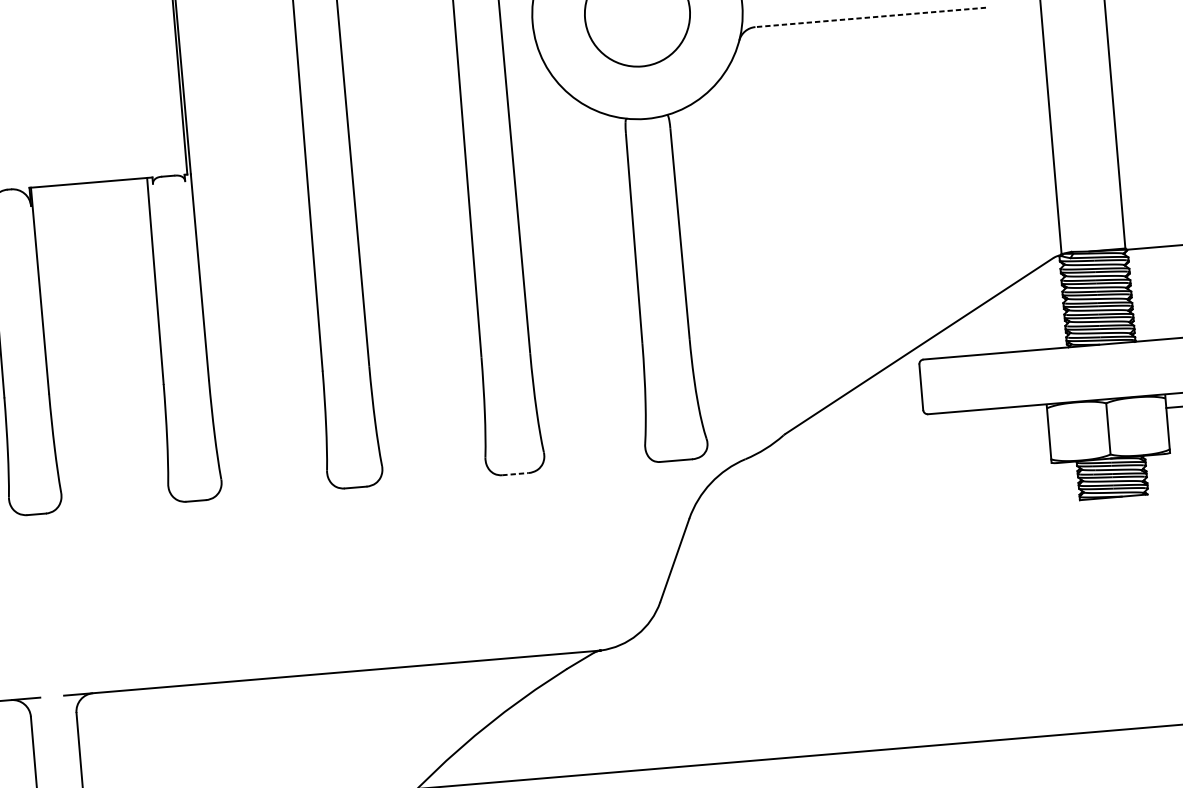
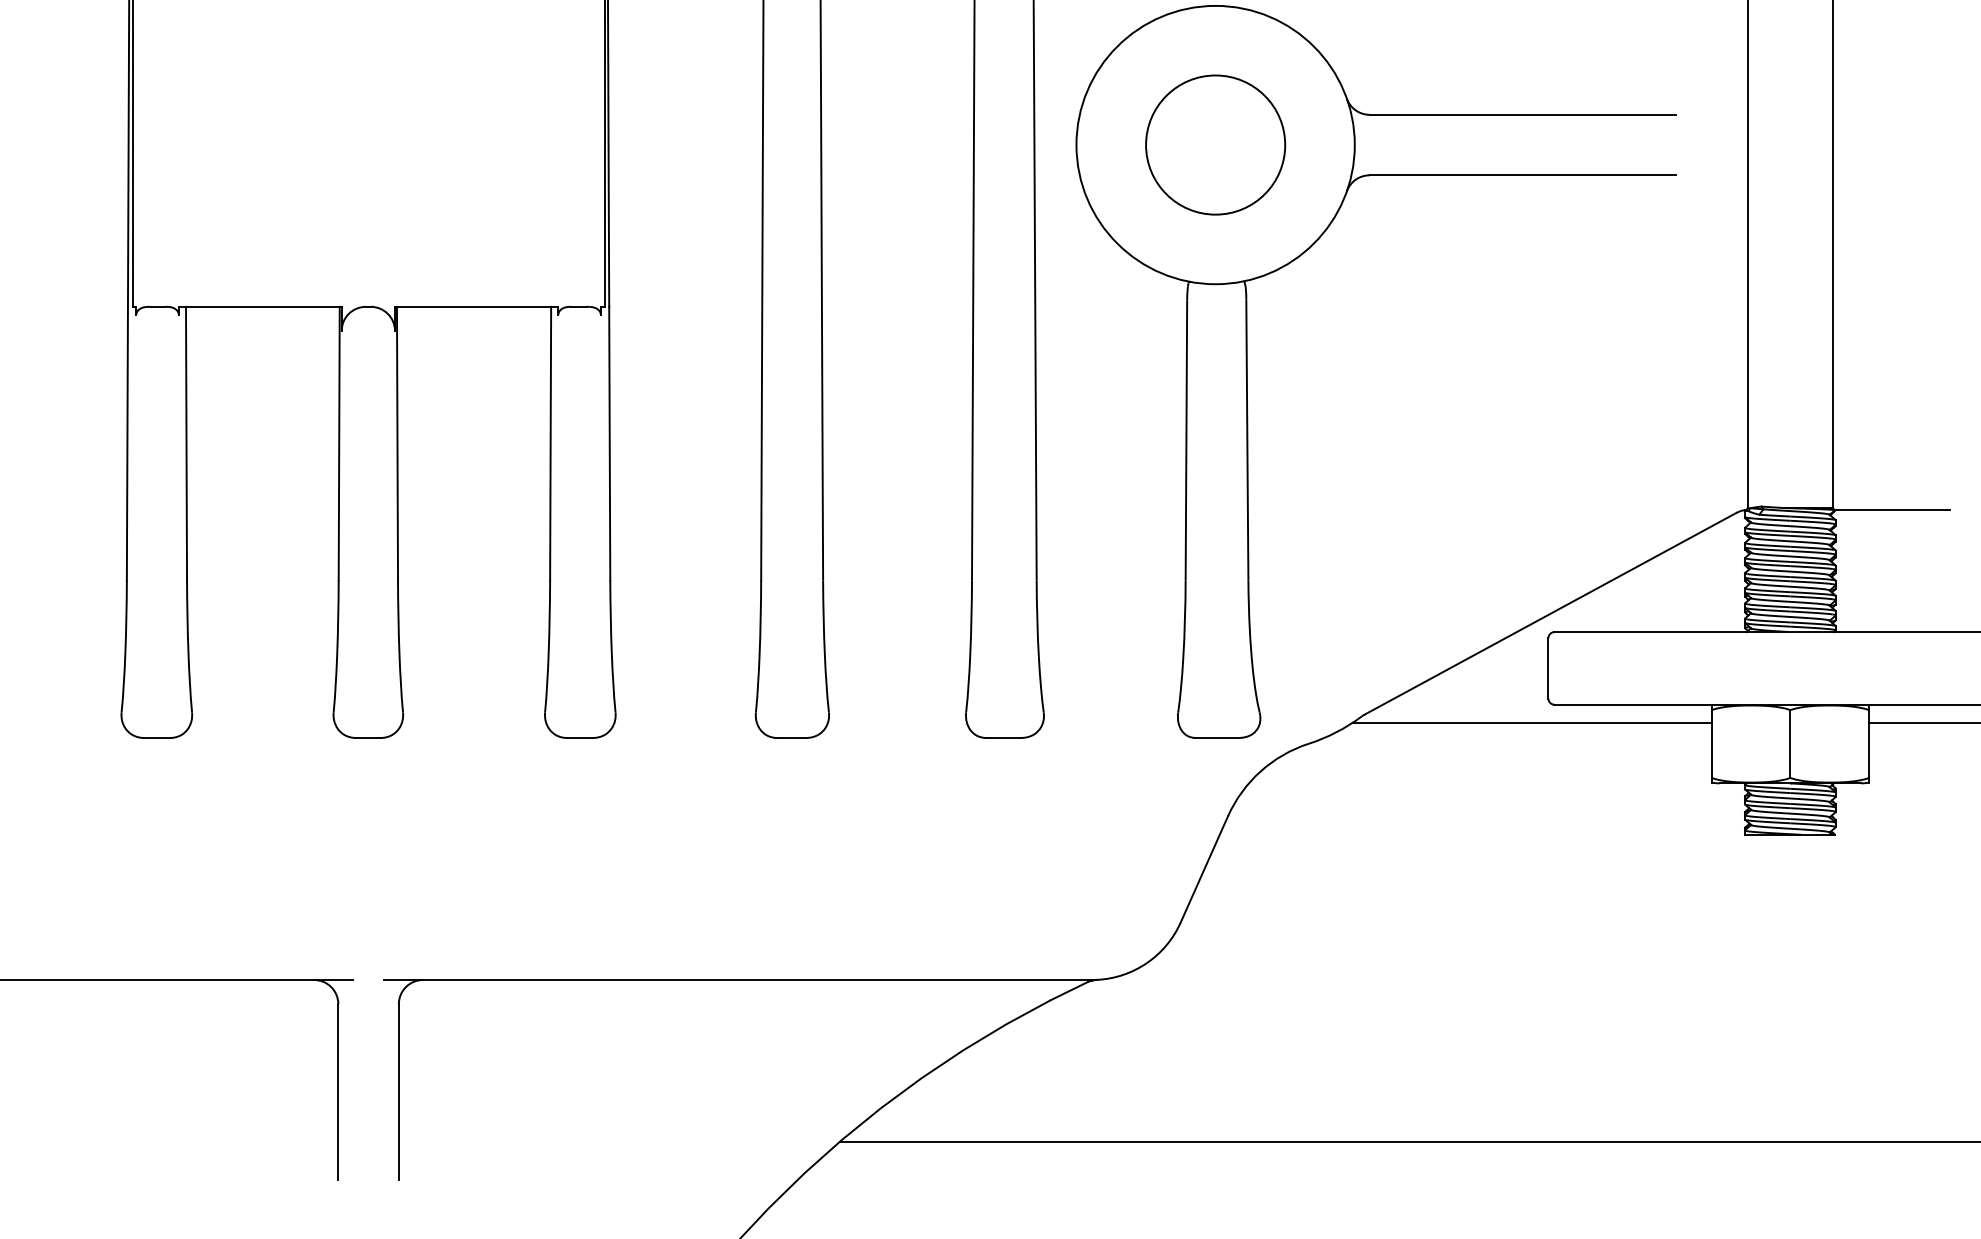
line: (870, 17) -> (1522, 175), dashed -> solid
line: (911, 429) -> (1531, 722), added
line: (515, 474) -> (1004, 738), dashed -> solid

